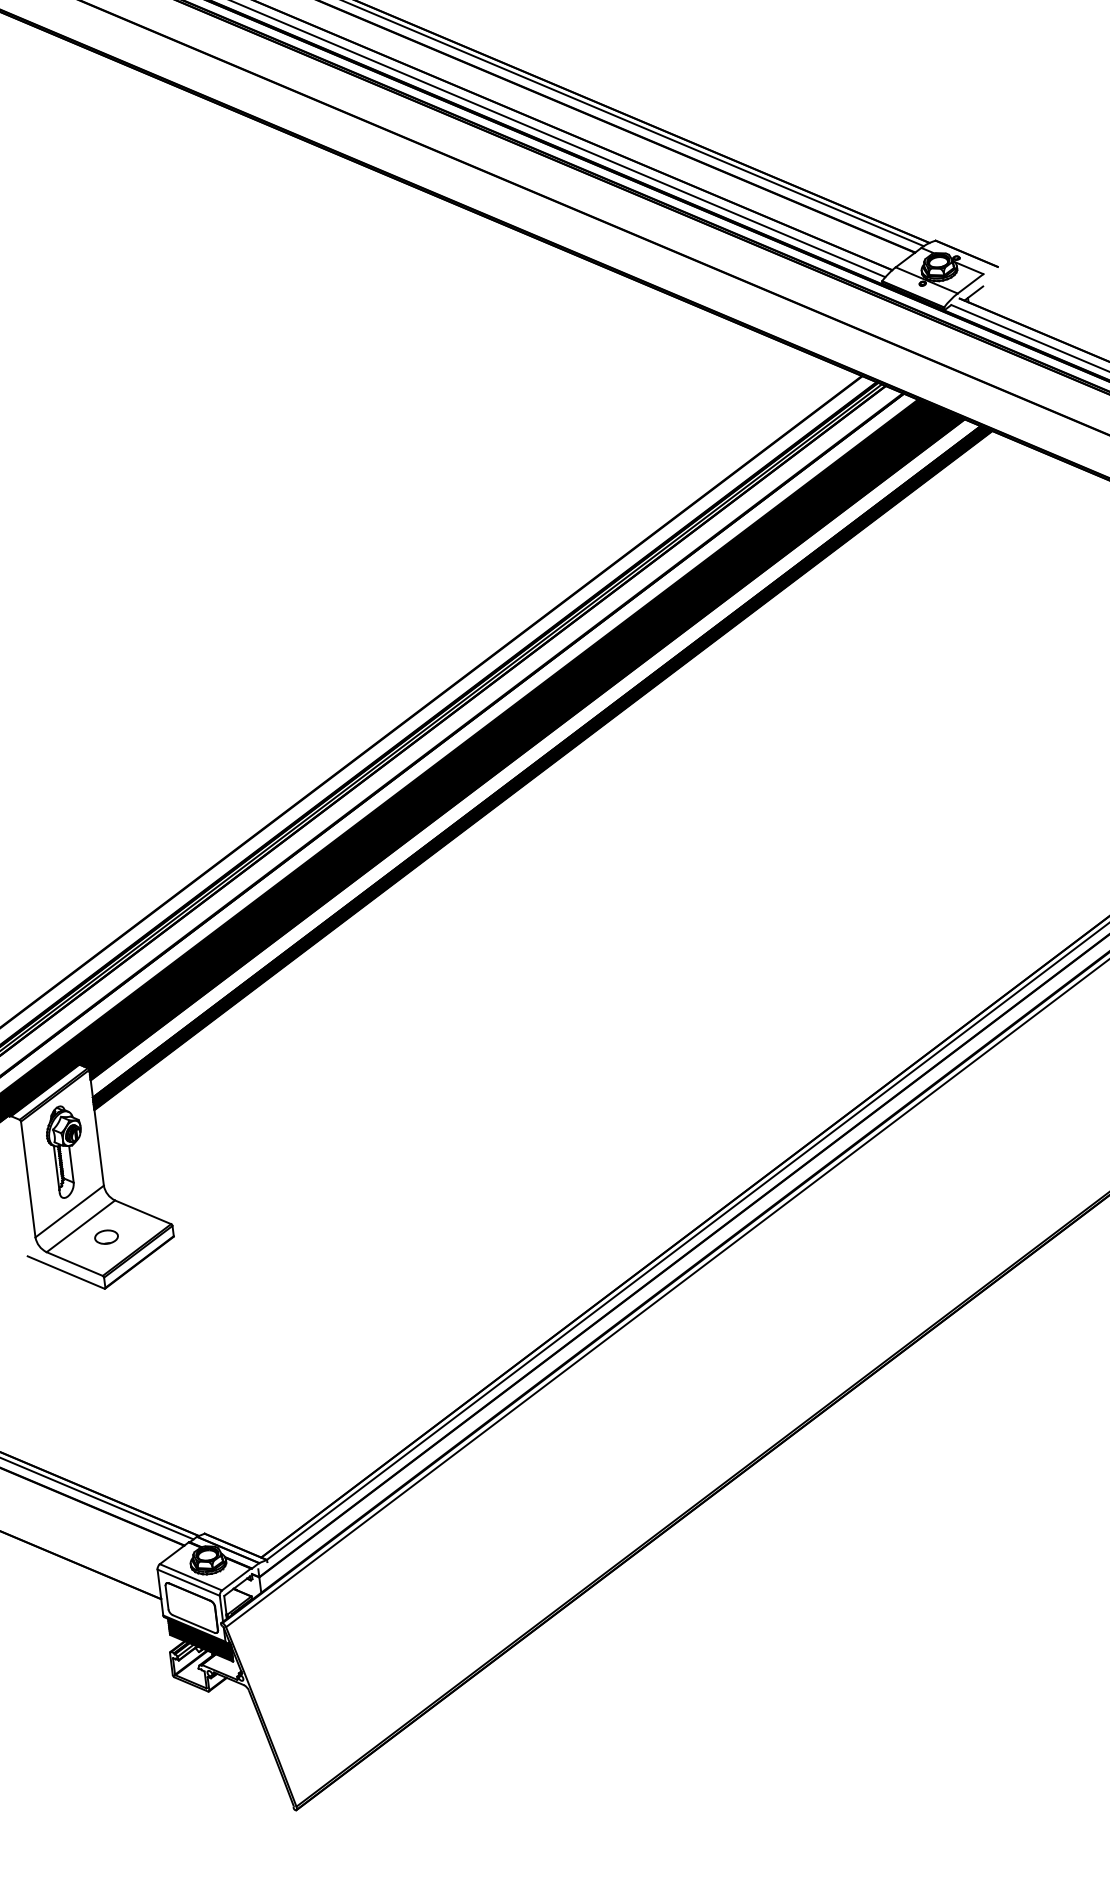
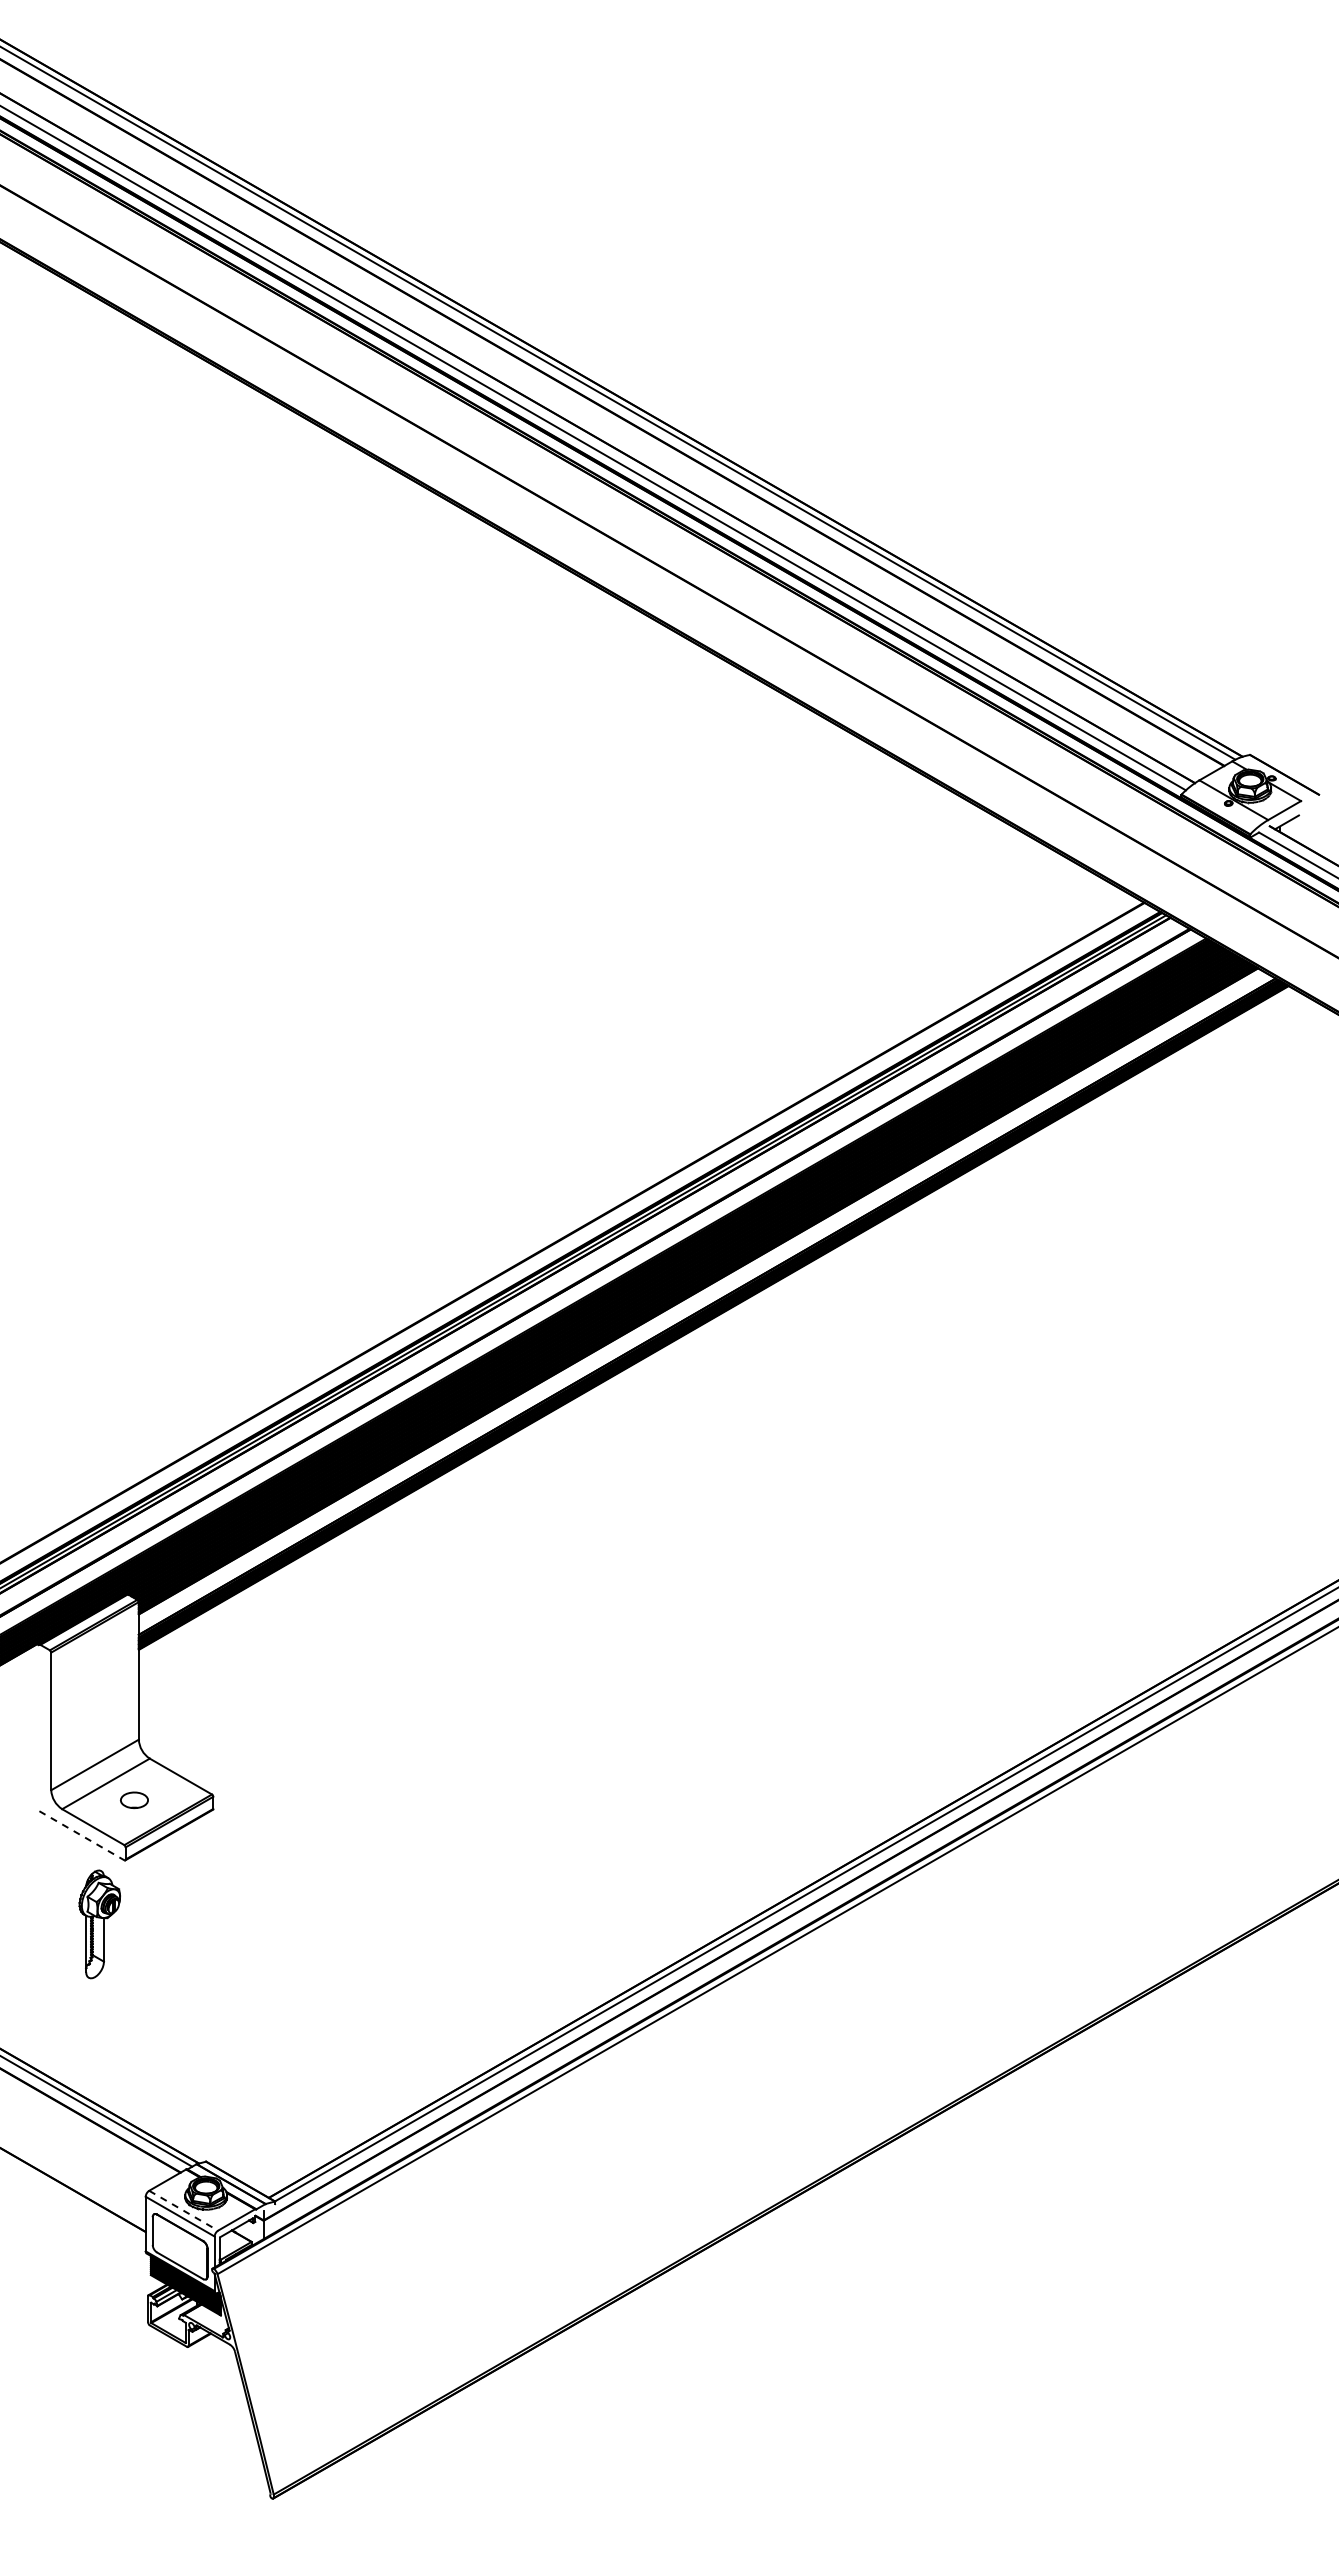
part: (66, 1151) -> (99, 1924), moved
line: (66, 1273) -> (82, 1836), solid -> dashed
line: (190, 1577) -> (183, 2210), solid -> dashed

